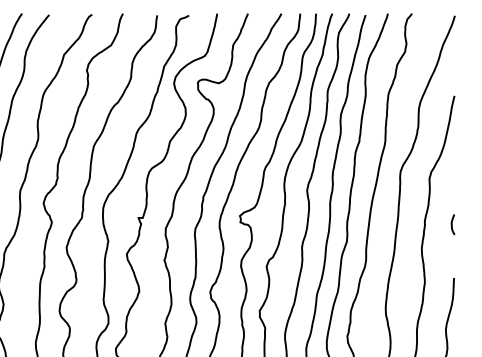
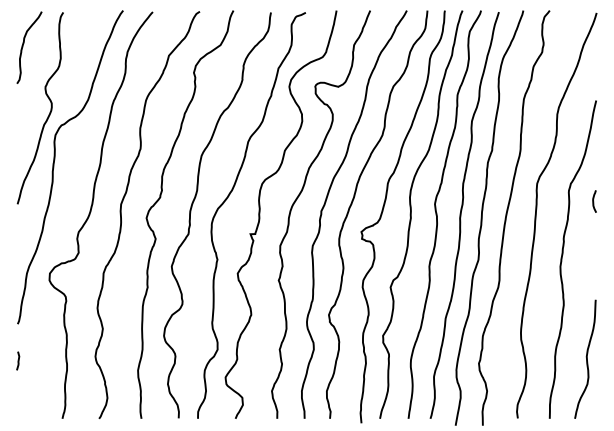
curve: (452, 224) -> (594, 201), moved

